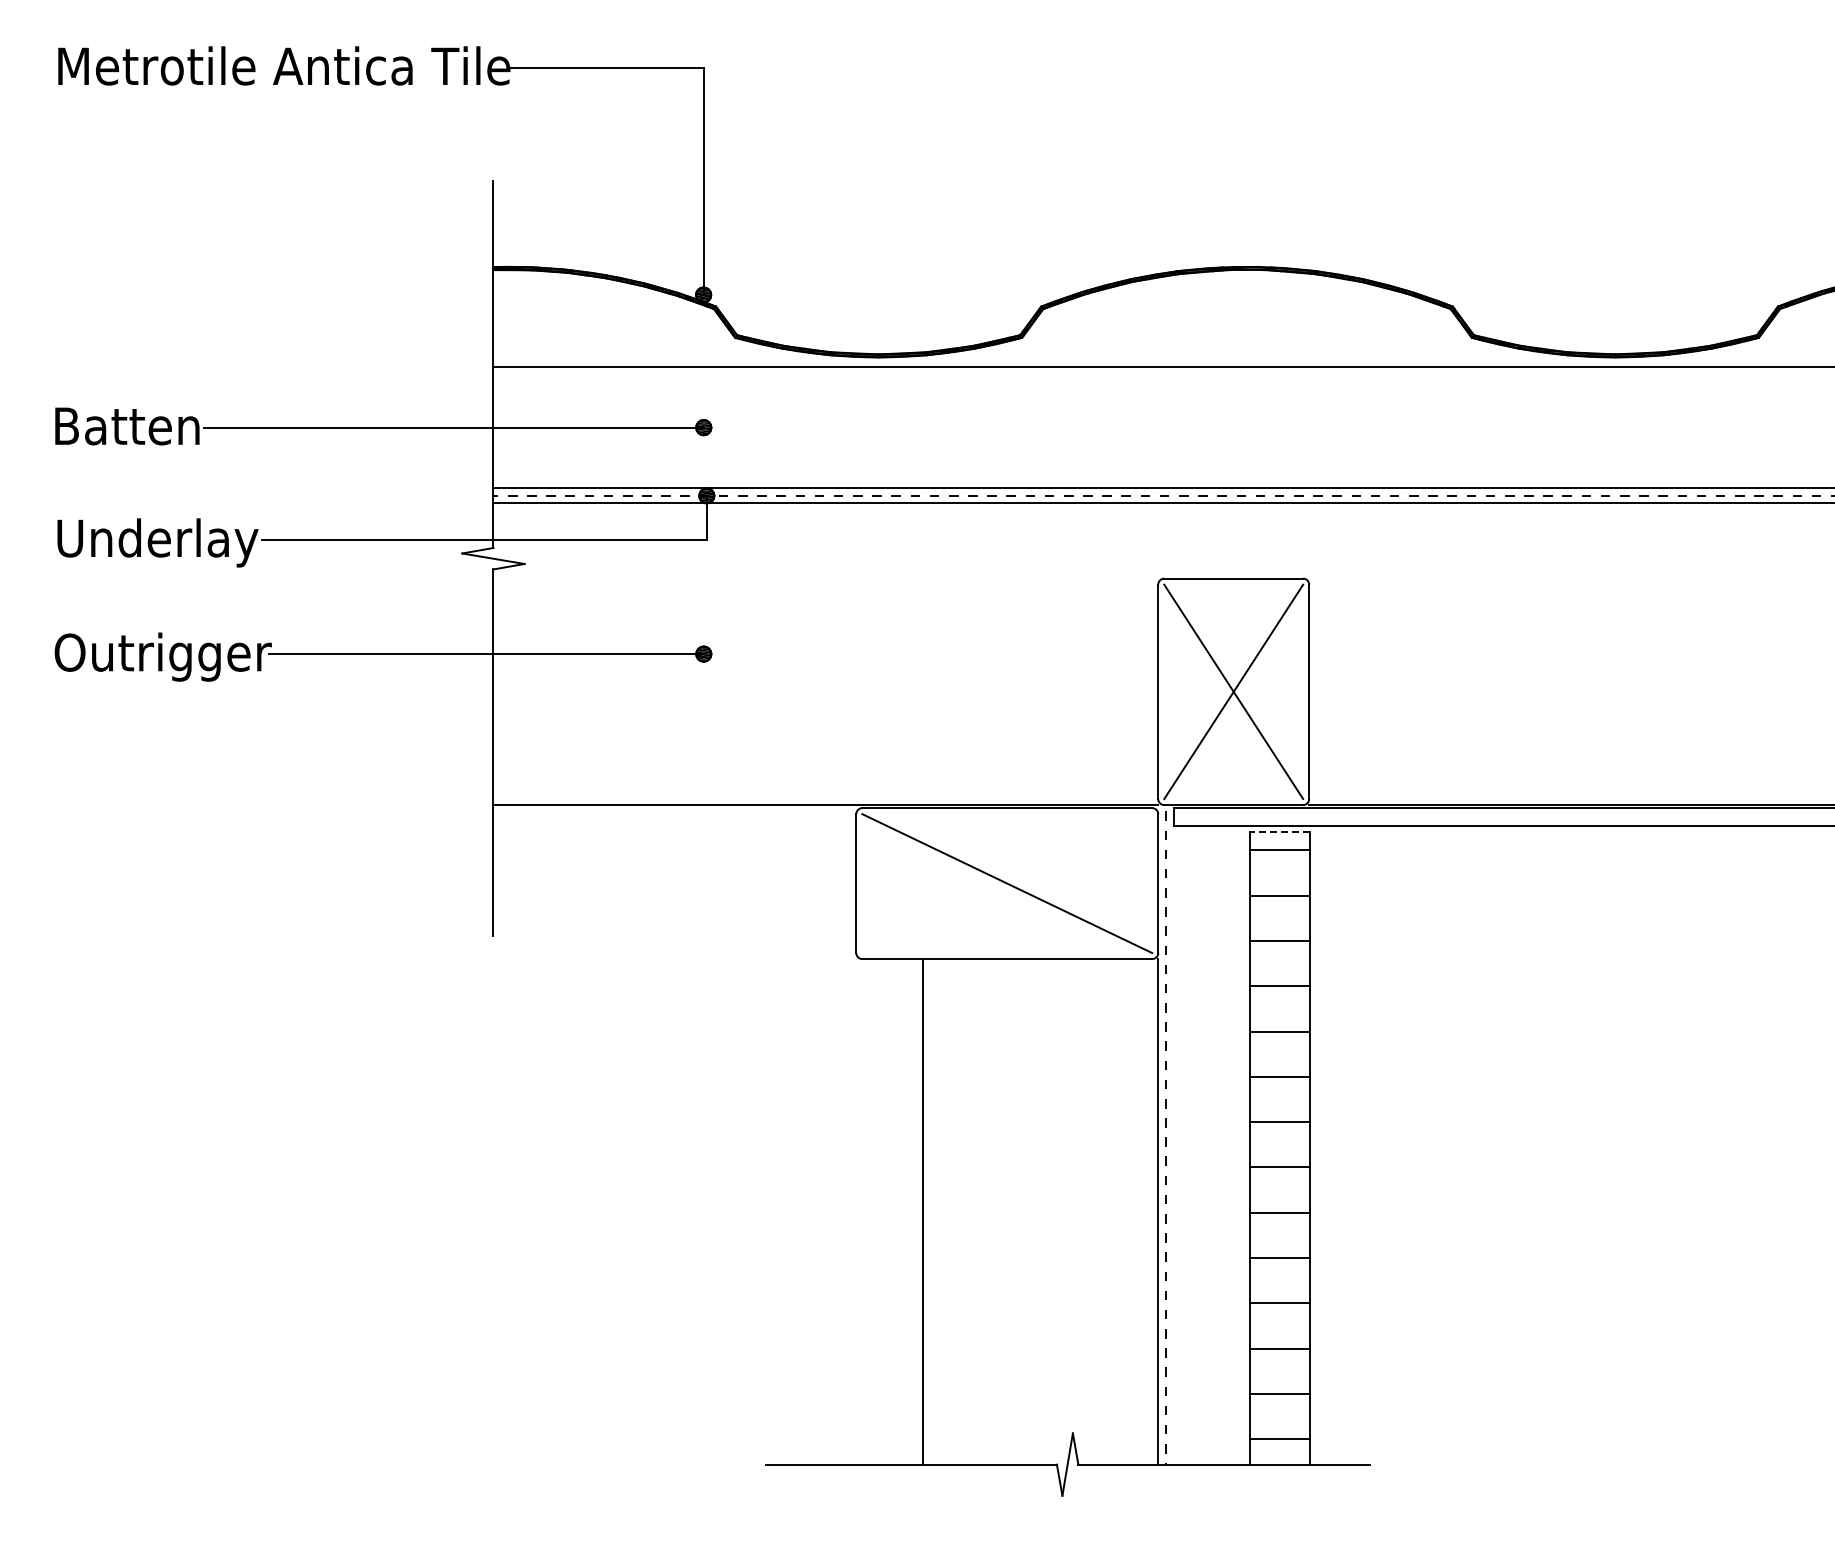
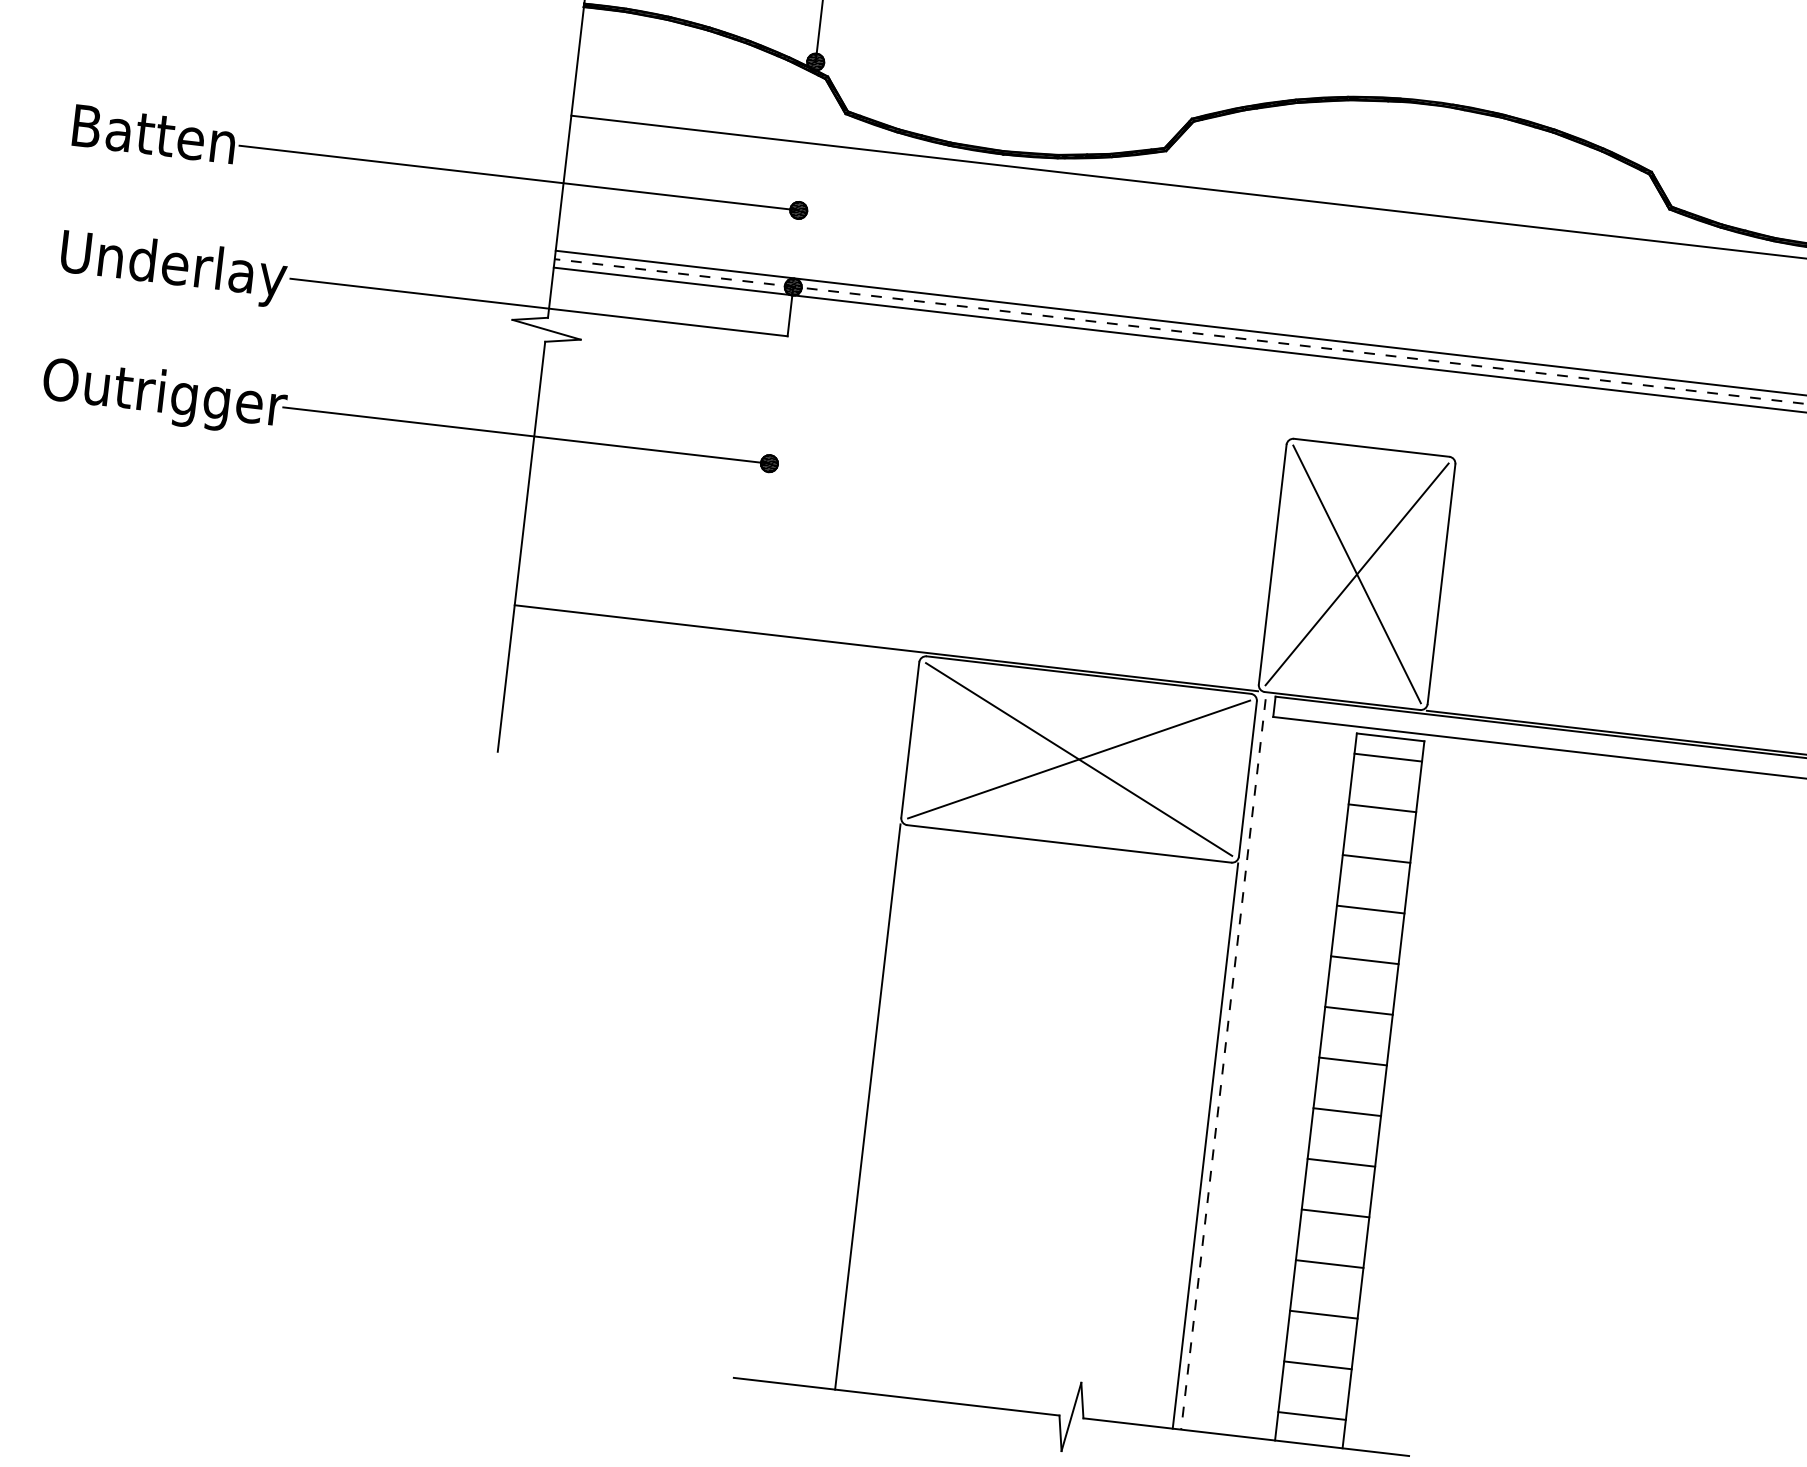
line: (1279, 832) -> (1390, 737), dashed -> solid
line: (1007, 883) -> (1079, 759), added
line: (923, 1211) -> (868, 1106), moved

